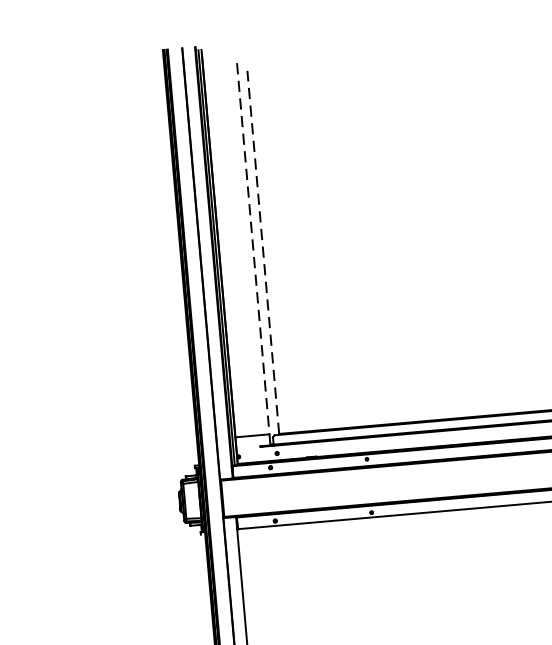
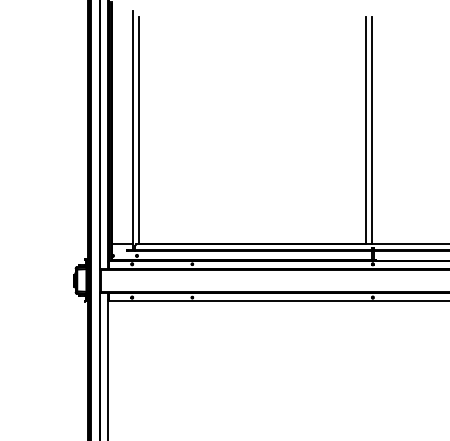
line: (263, 252) -> (139, 130), dashed -> solid
line: (253, 253) -> (133, 130), dashed -> solid

